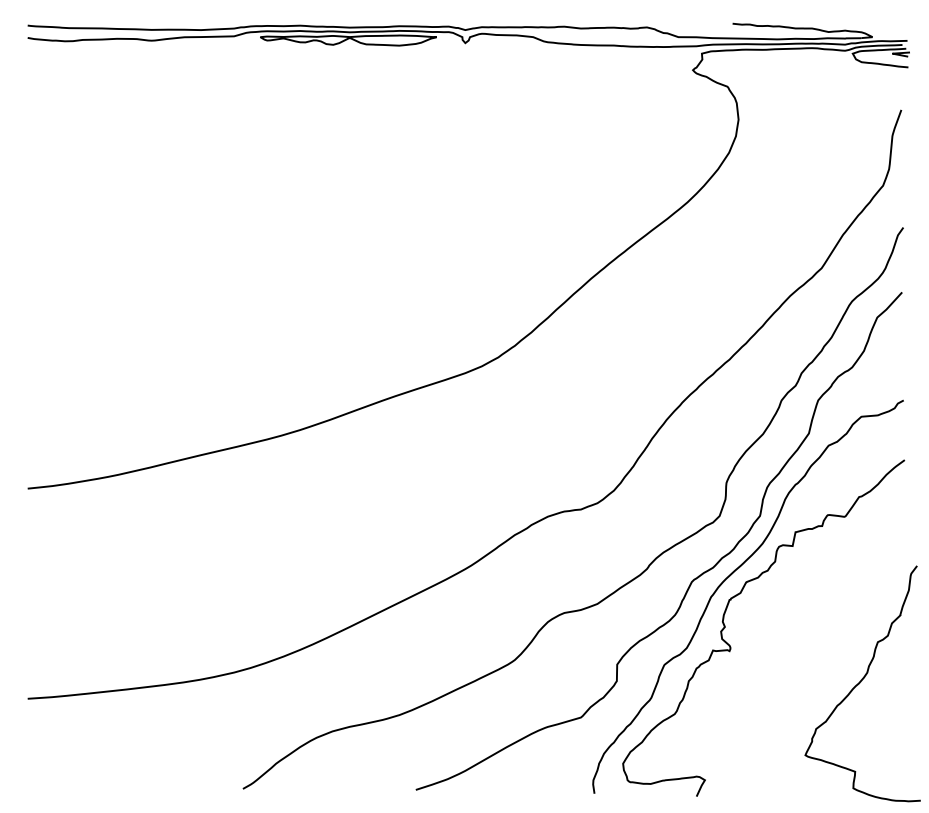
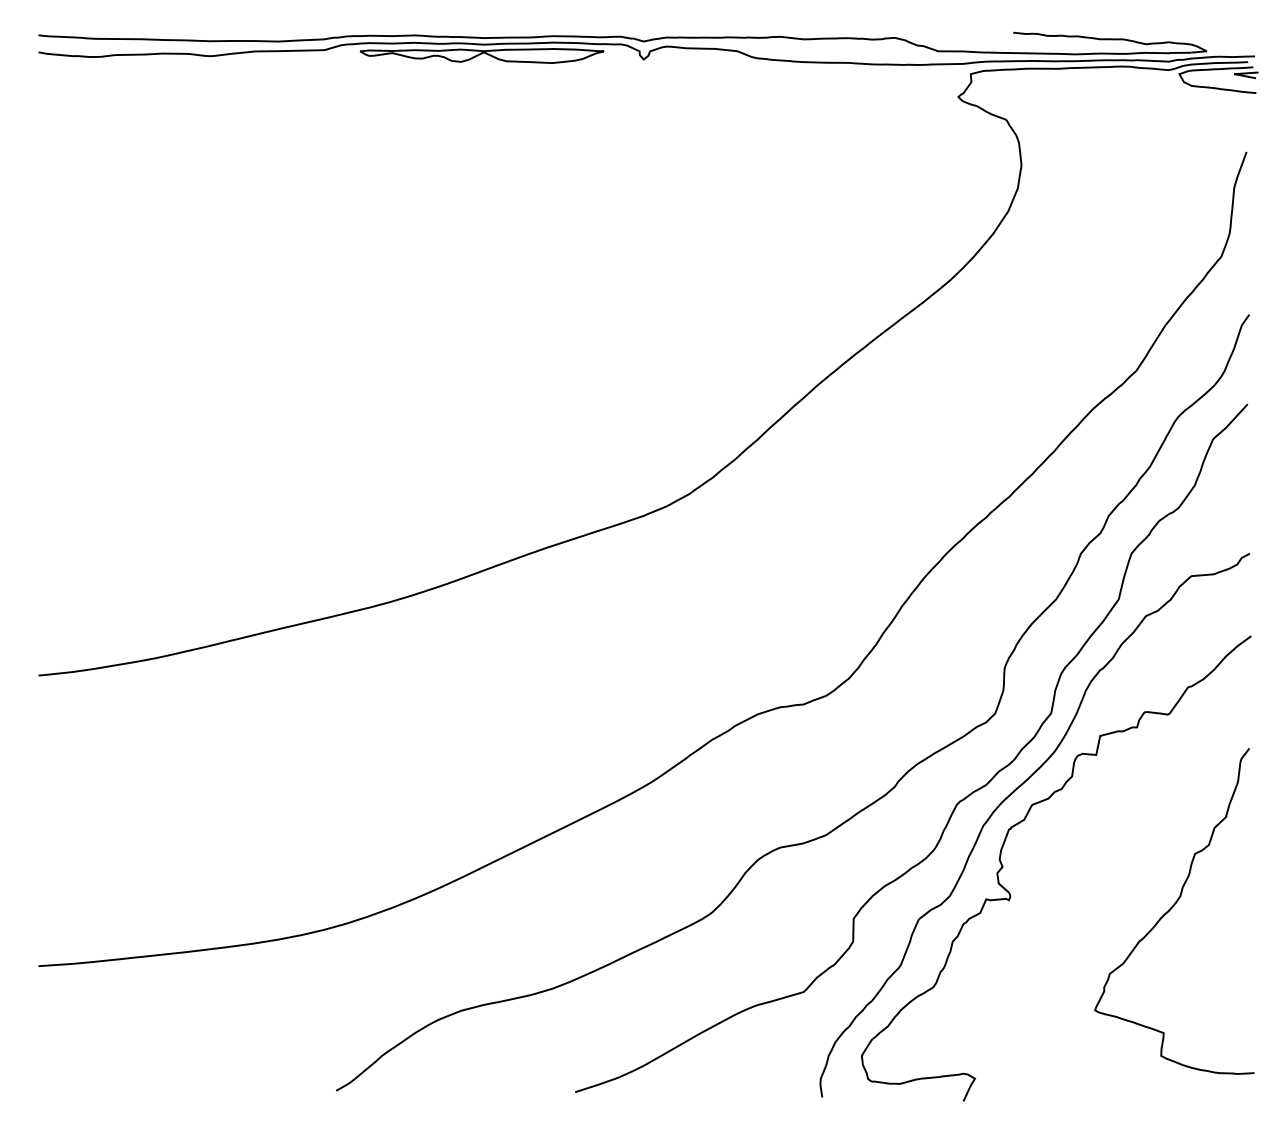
curve: (861, 681) -> (1172, 908), moved

